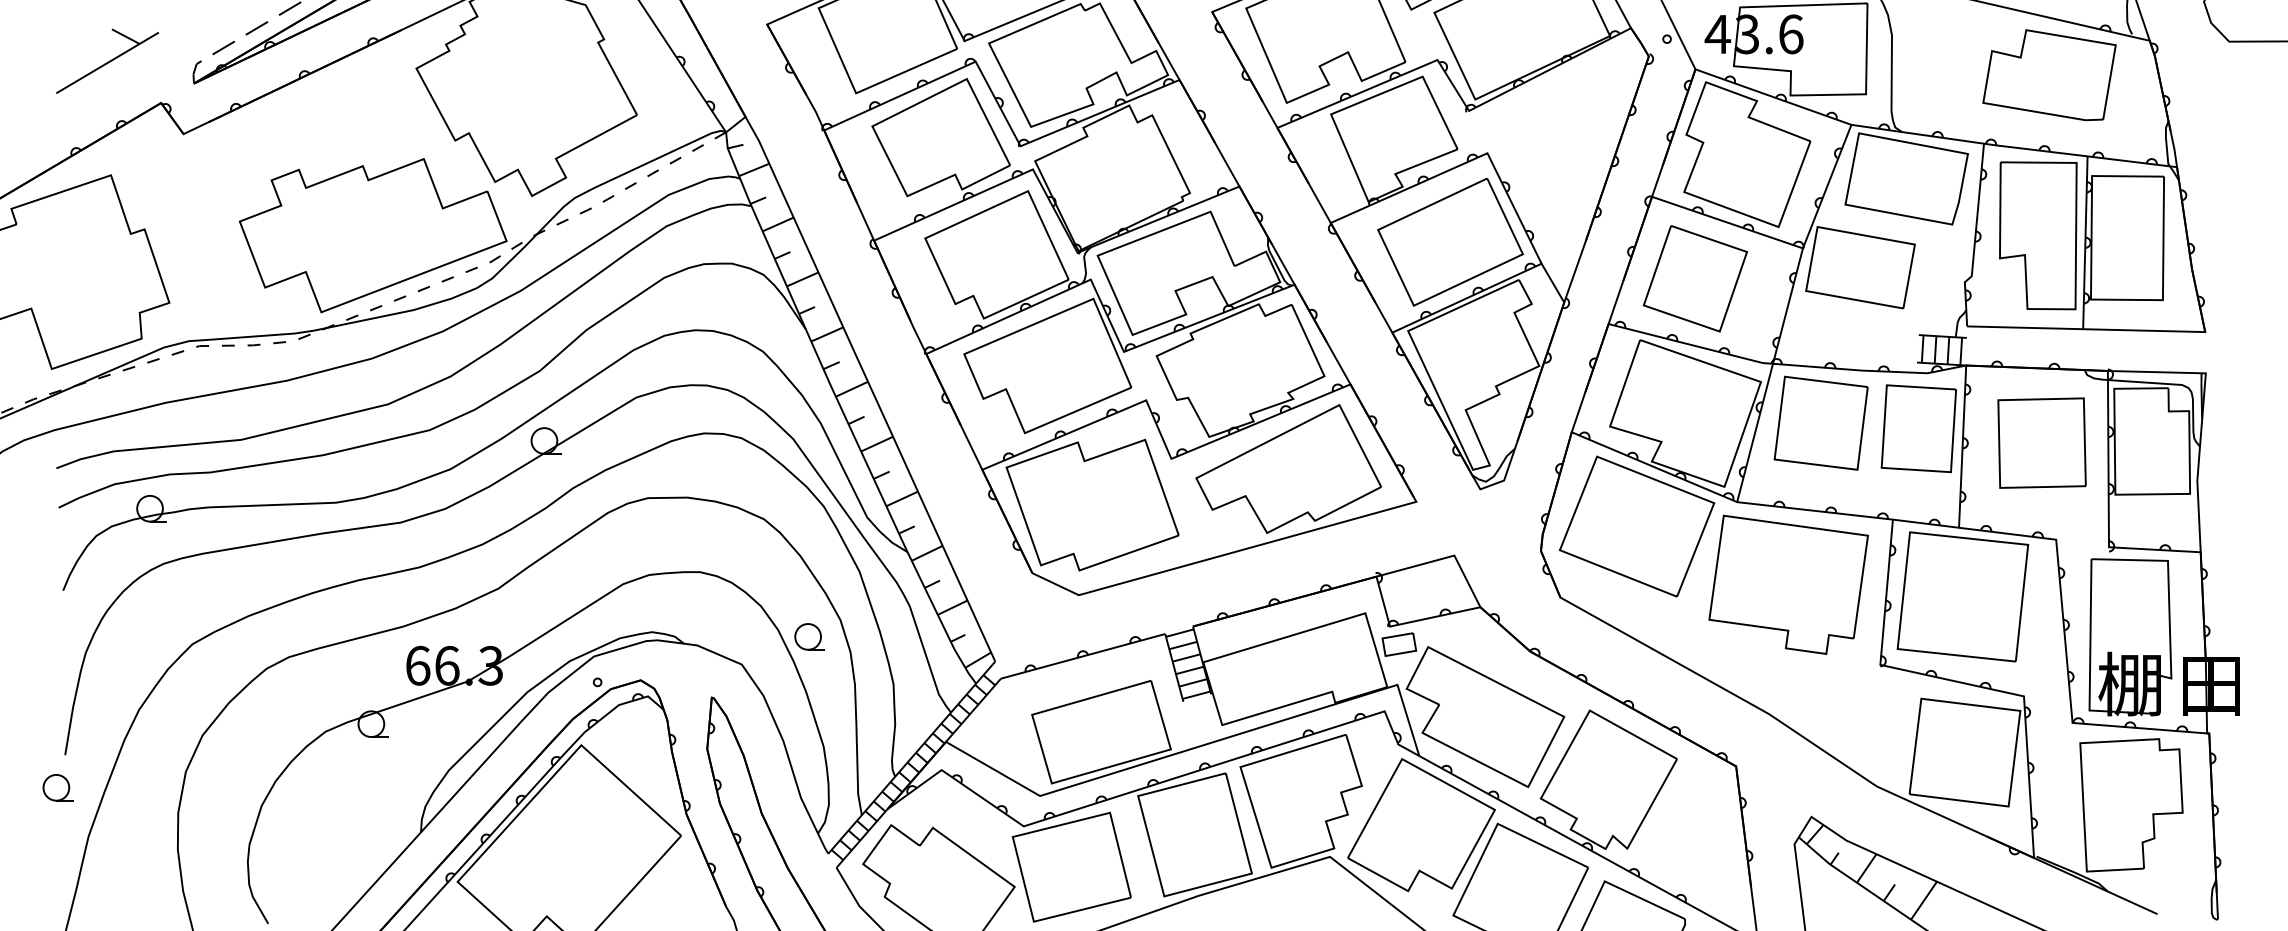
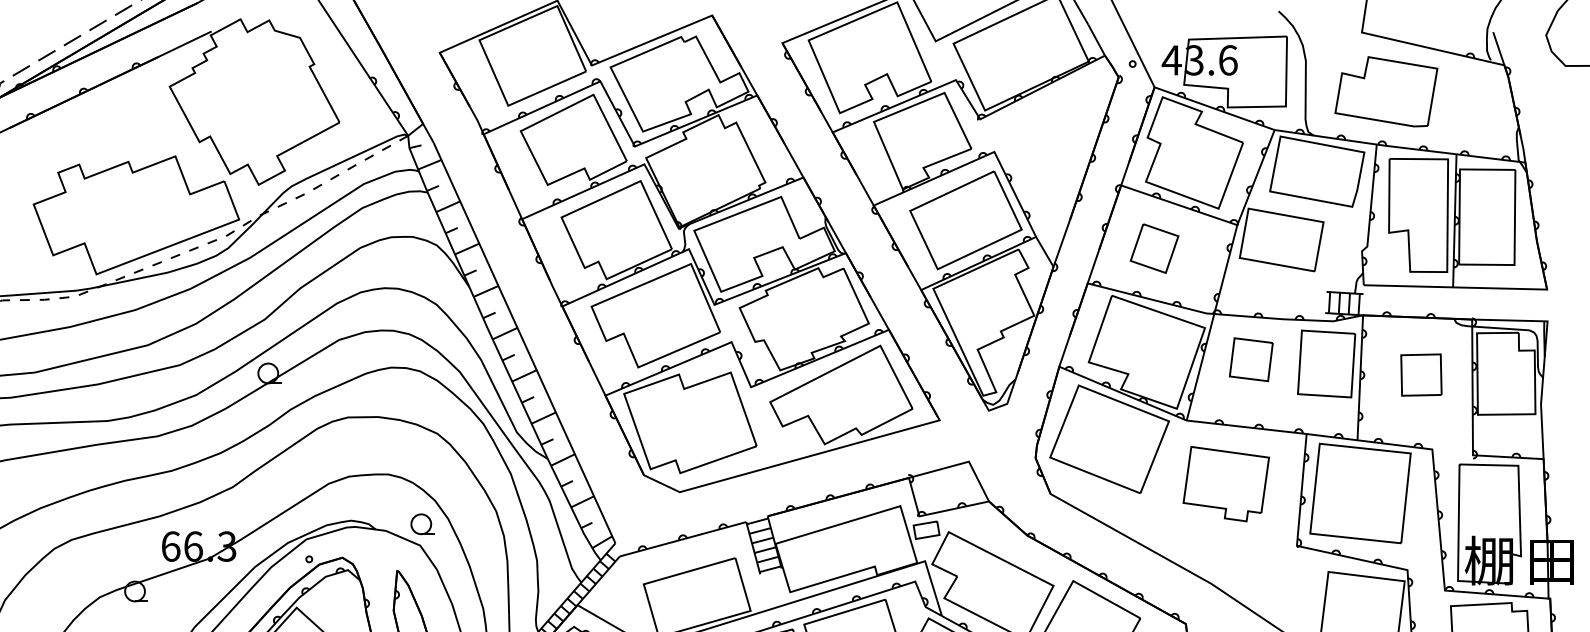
part: (2049, 75) -> (1386, 92), moved
part: (1695, 278) -> (1154, 248), size x0.6
part: (1820, 422) -> (1250, 359), size x0.6
part: (2041, 442) -> (1421, 374), size x0.6
part: (1788, 584) -> (1226, 483), size x0.7
part: (809, 636) -> (422, 524), moved

